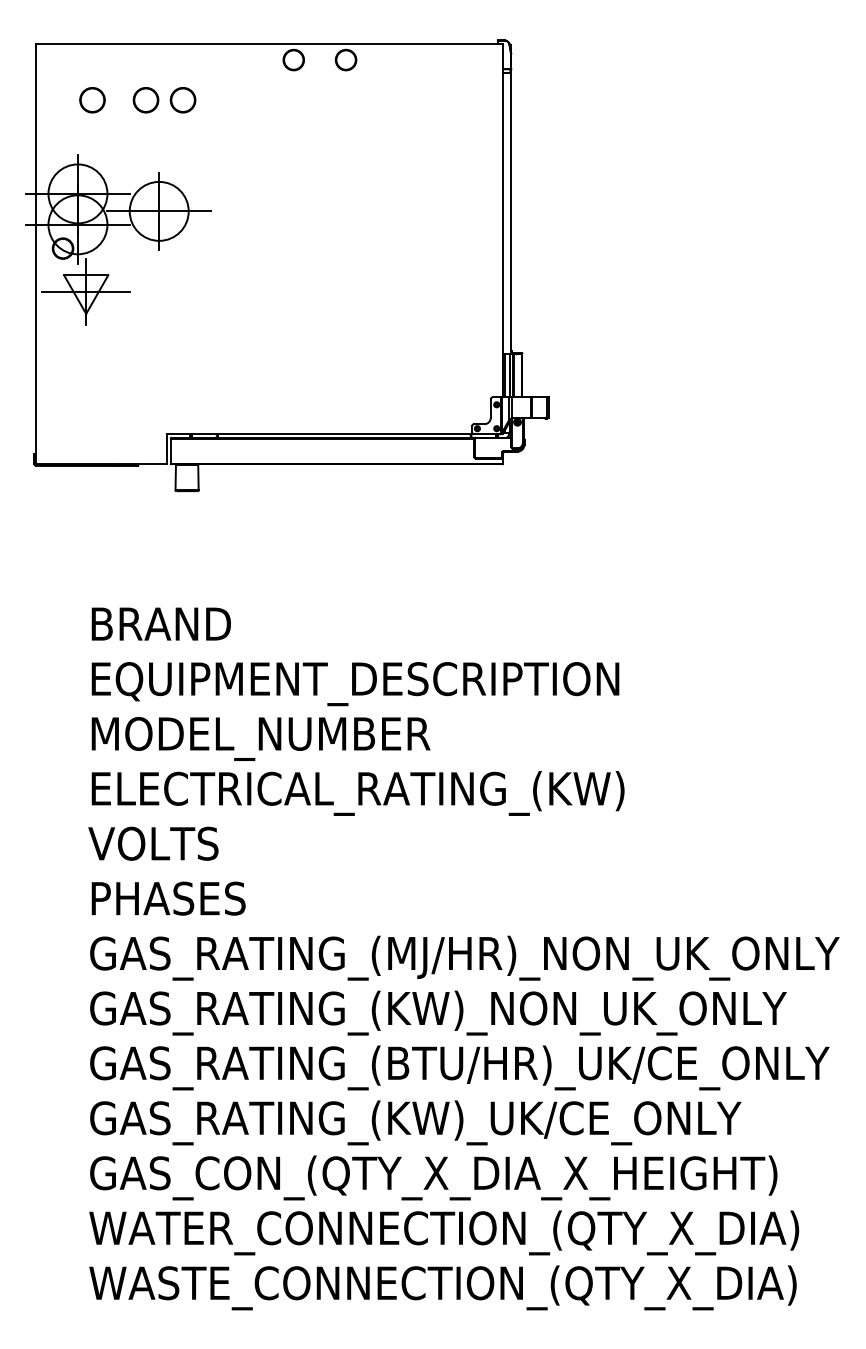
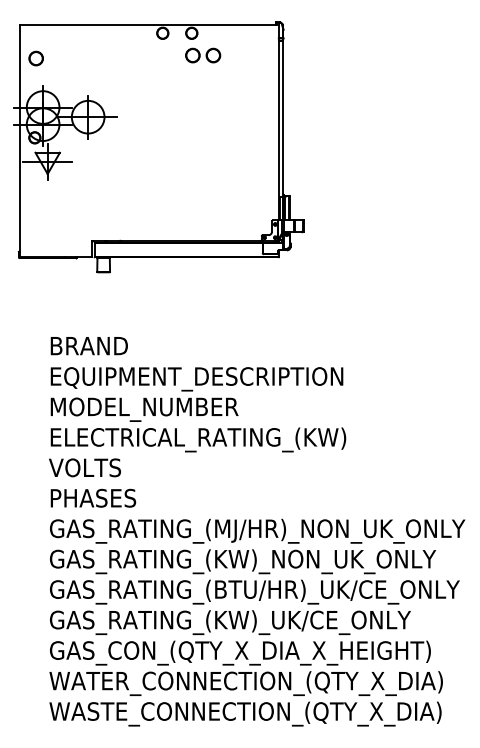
part: (91, 100) -> (35, 58), moved
part: (165, 100) -> (203, 55), moved

